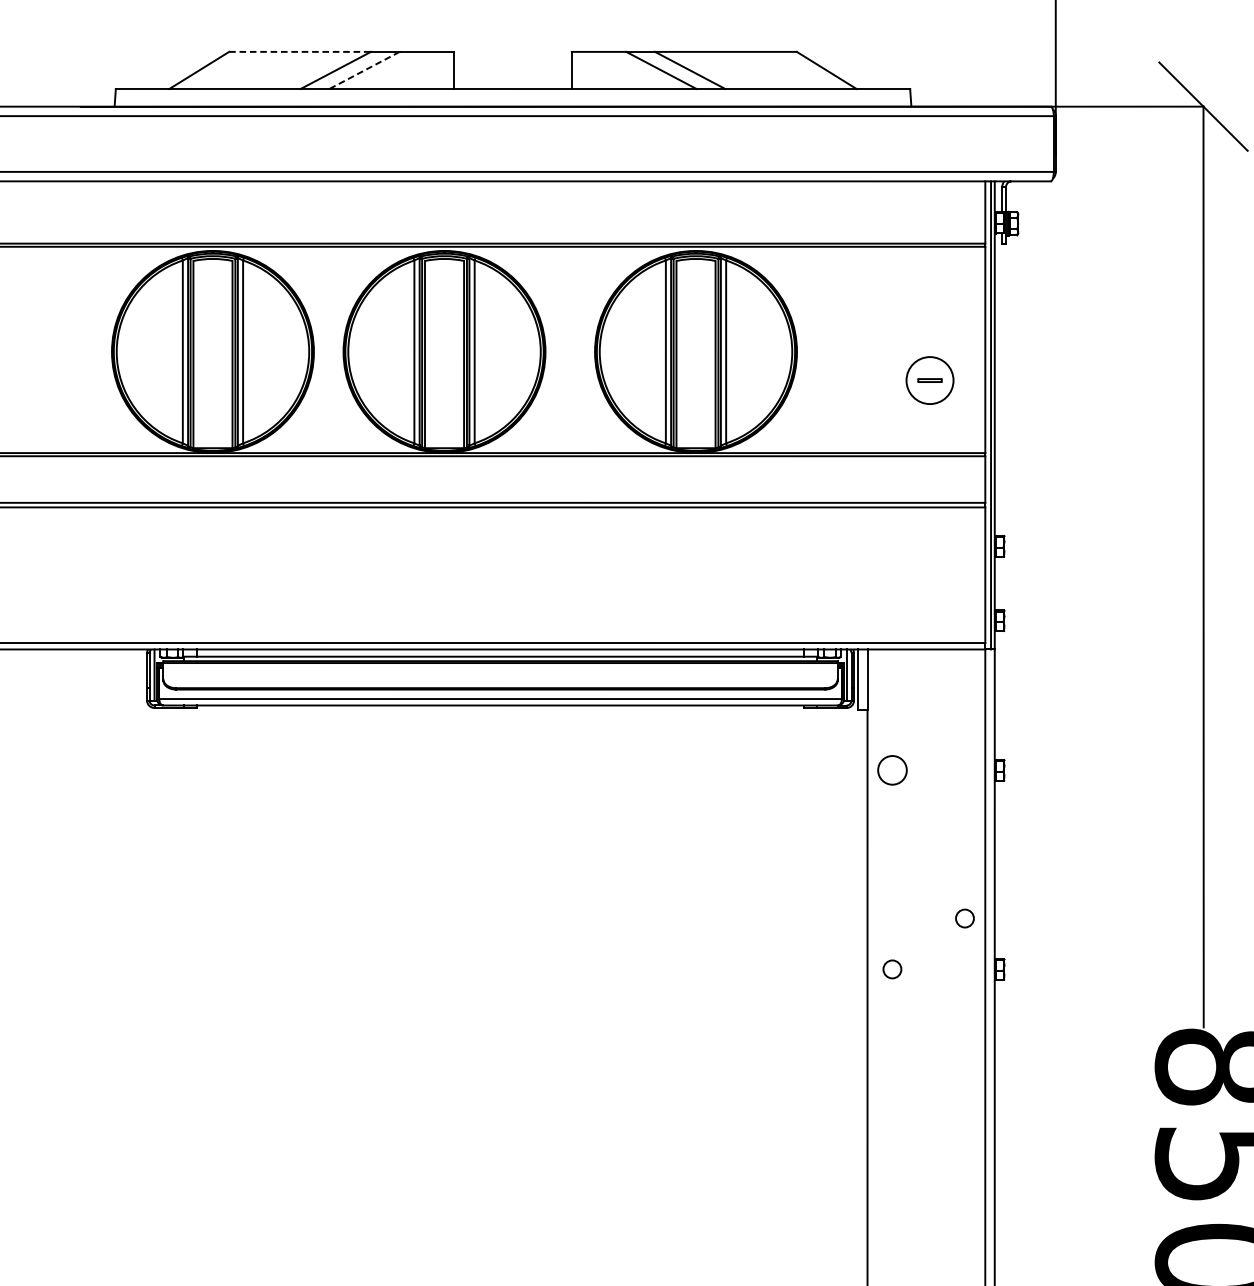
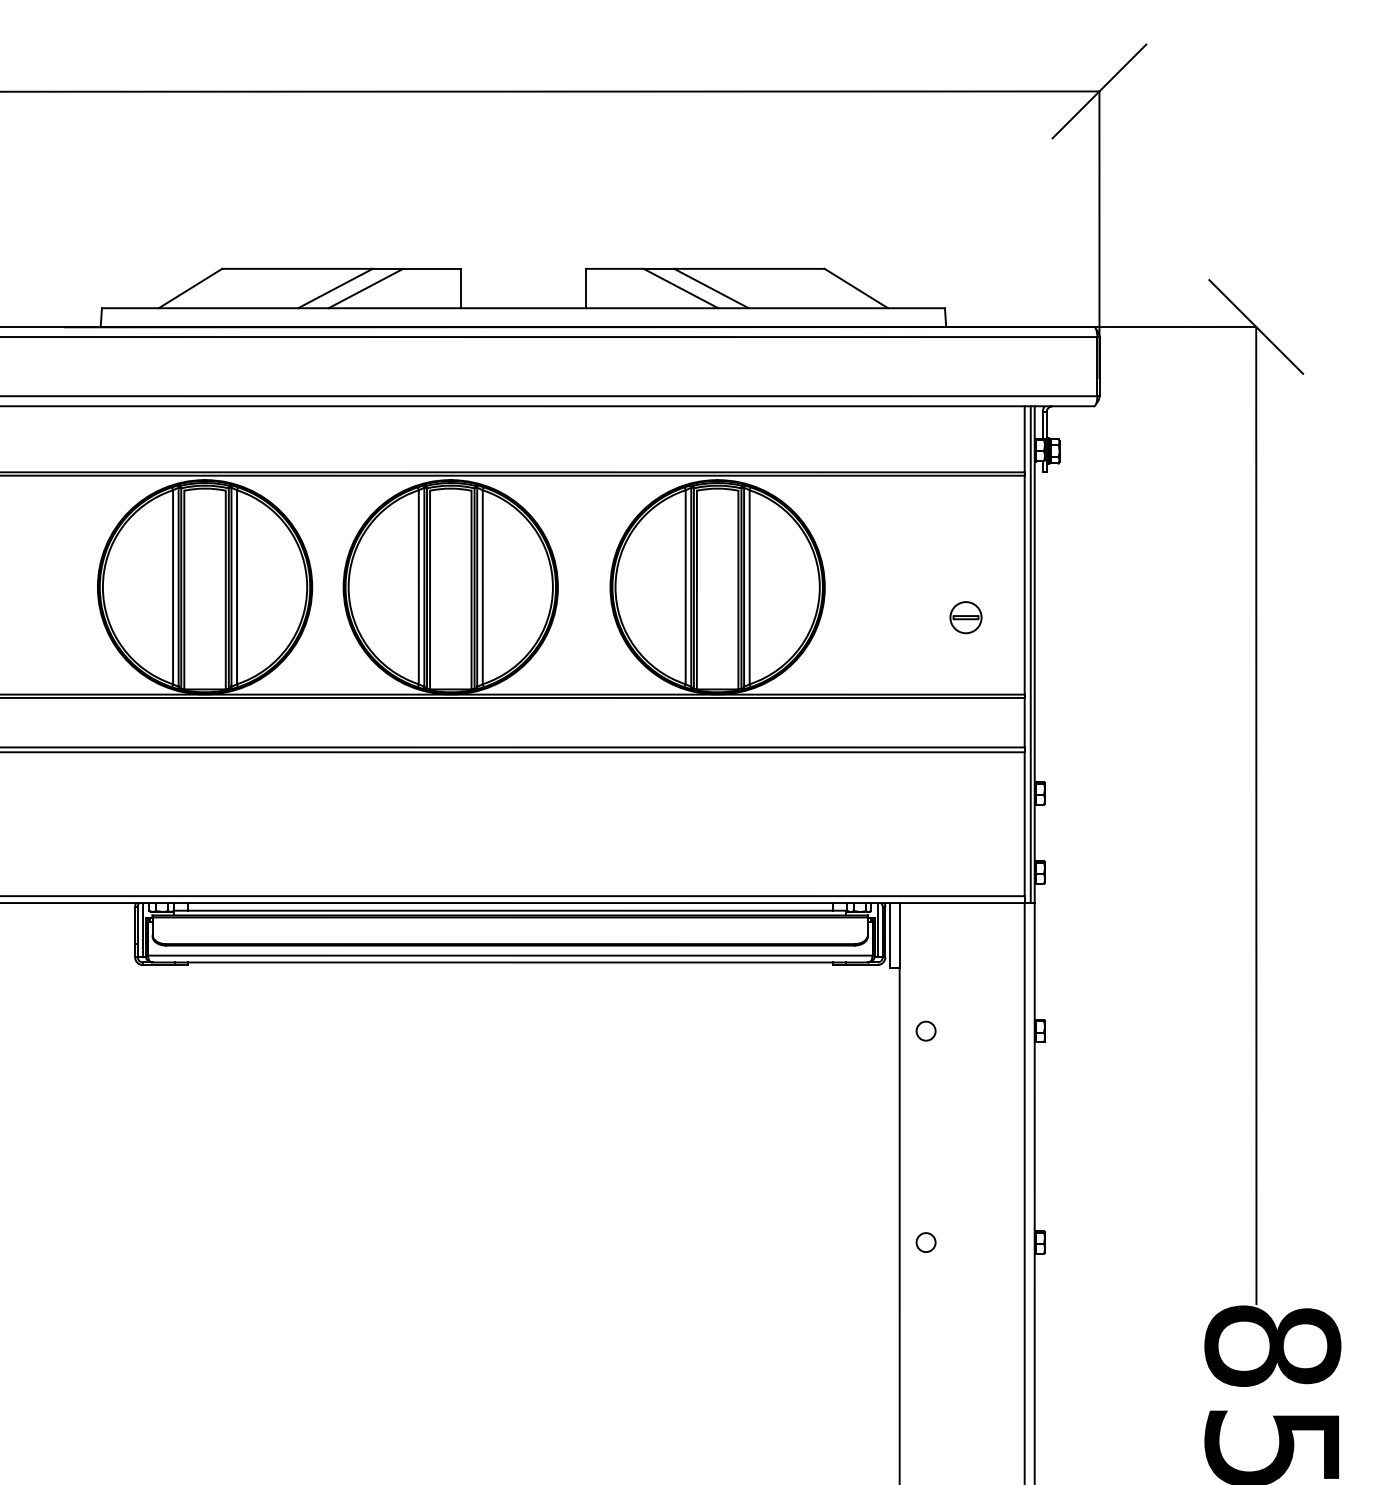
line: (300, 51) -> (297, 268), dashed -> solid
line: (364, 70) -> (365, 288), dashed -> solid
circle: (929, 380) -> (965, 617), size x0.62
circle: (891, 769) -> (925, 1030), size x0.62
circle: (964, 918) -> (1002, 1188), removed

